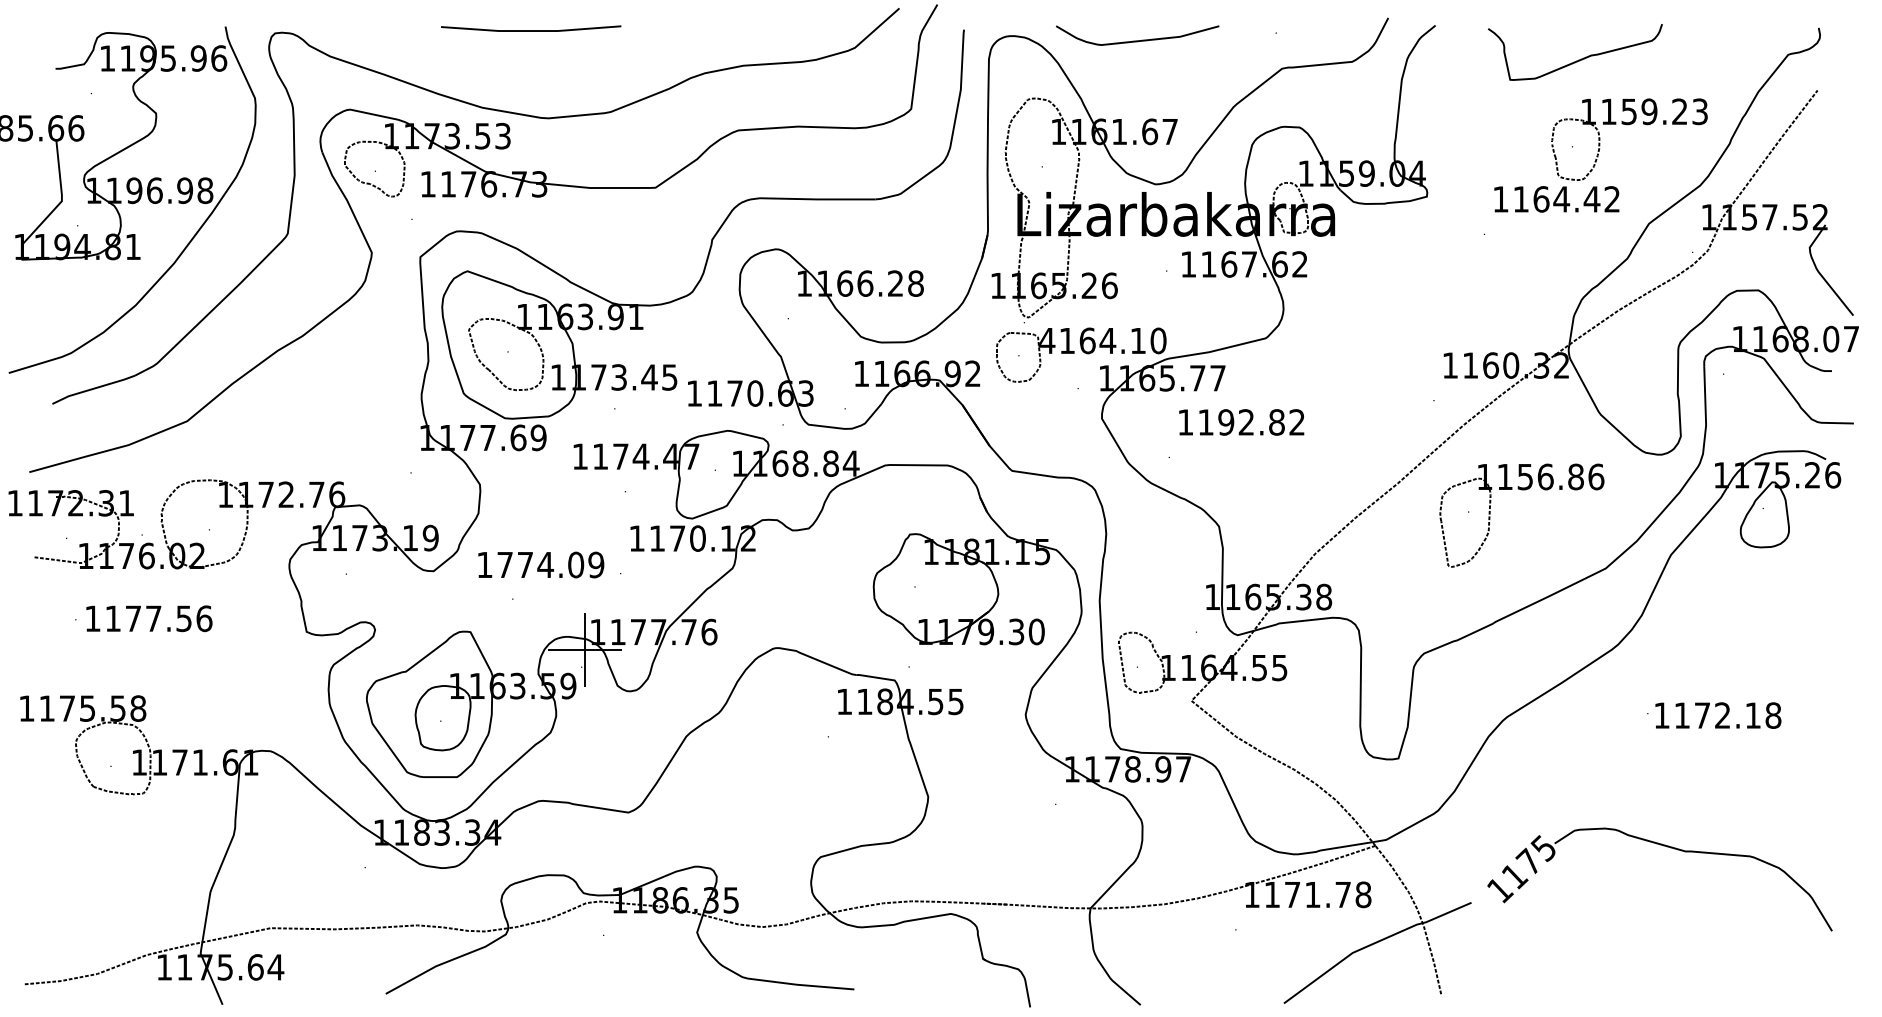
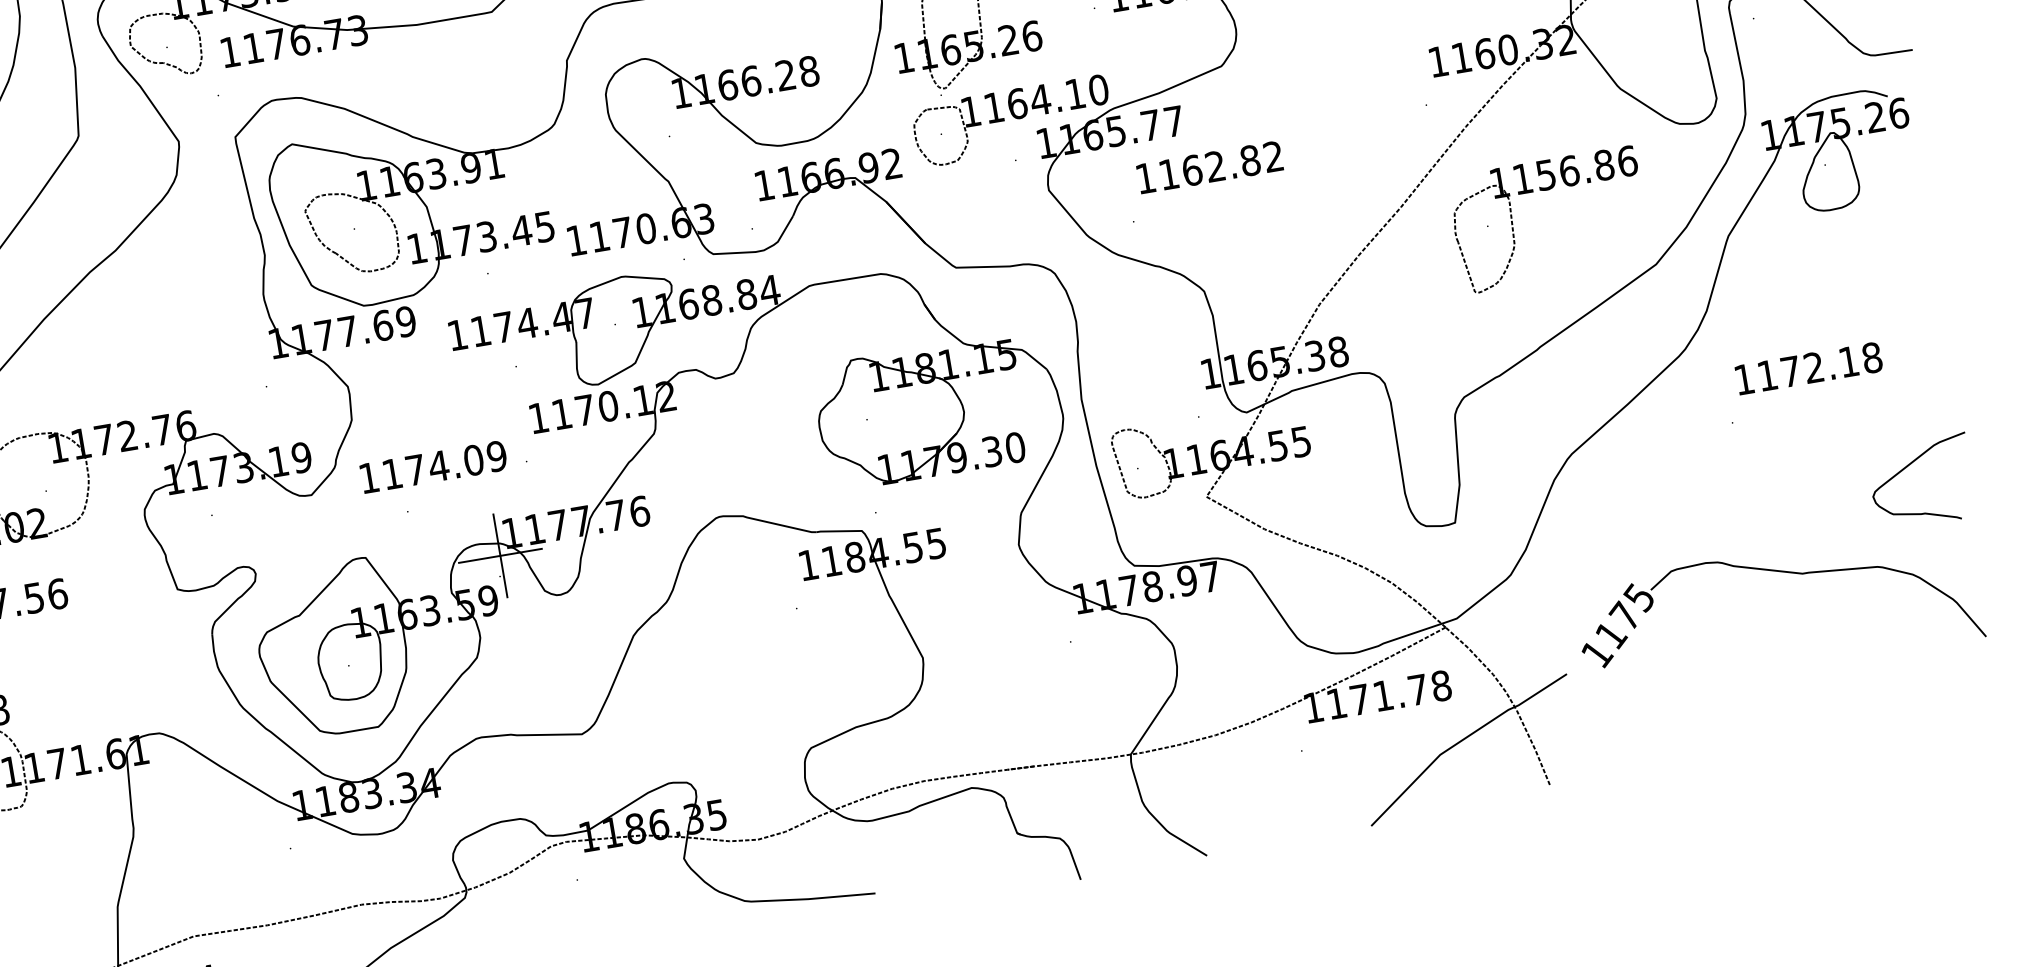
text: (1046, 340) -> (970, 111), 4164.10 -> 1164.10
text: (1226, 422) -> (1192, 170), 1192.82 -> 1162.82
text: (504, 564) -> (391, 473), 1774.09 -> 1174.09
text: (1718, 715) -> (1809, 368), moved
curve: (1791, 775) -> (1909, 465), added

